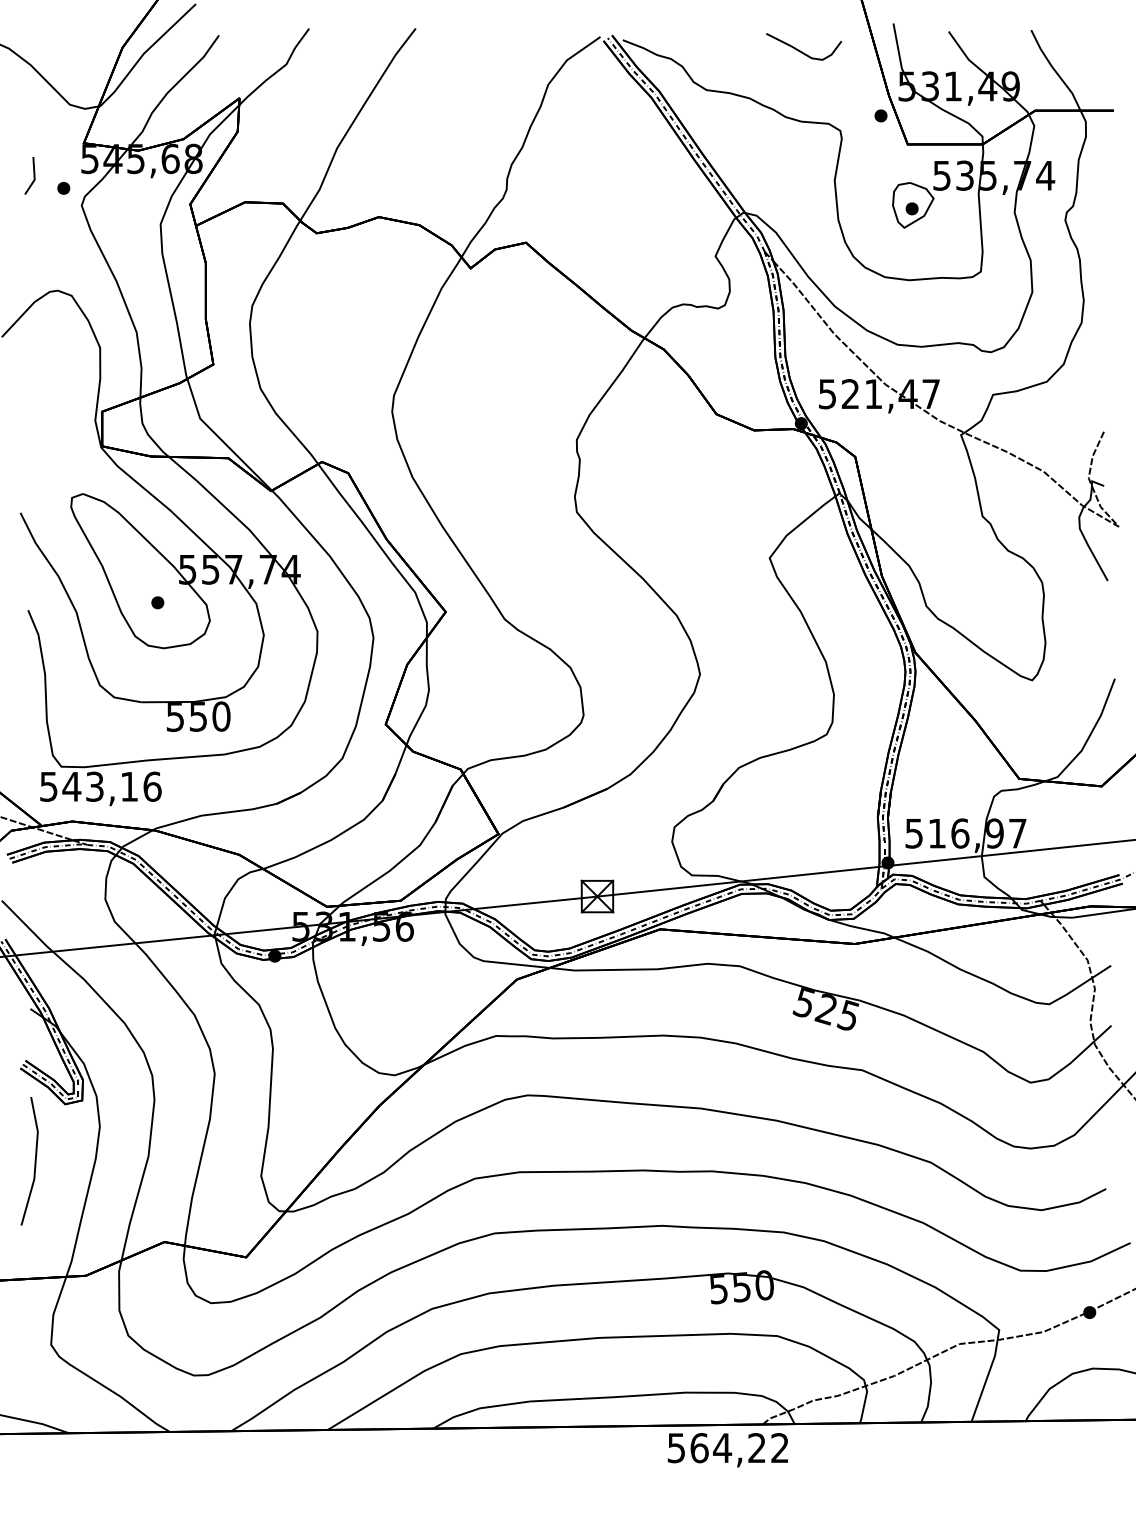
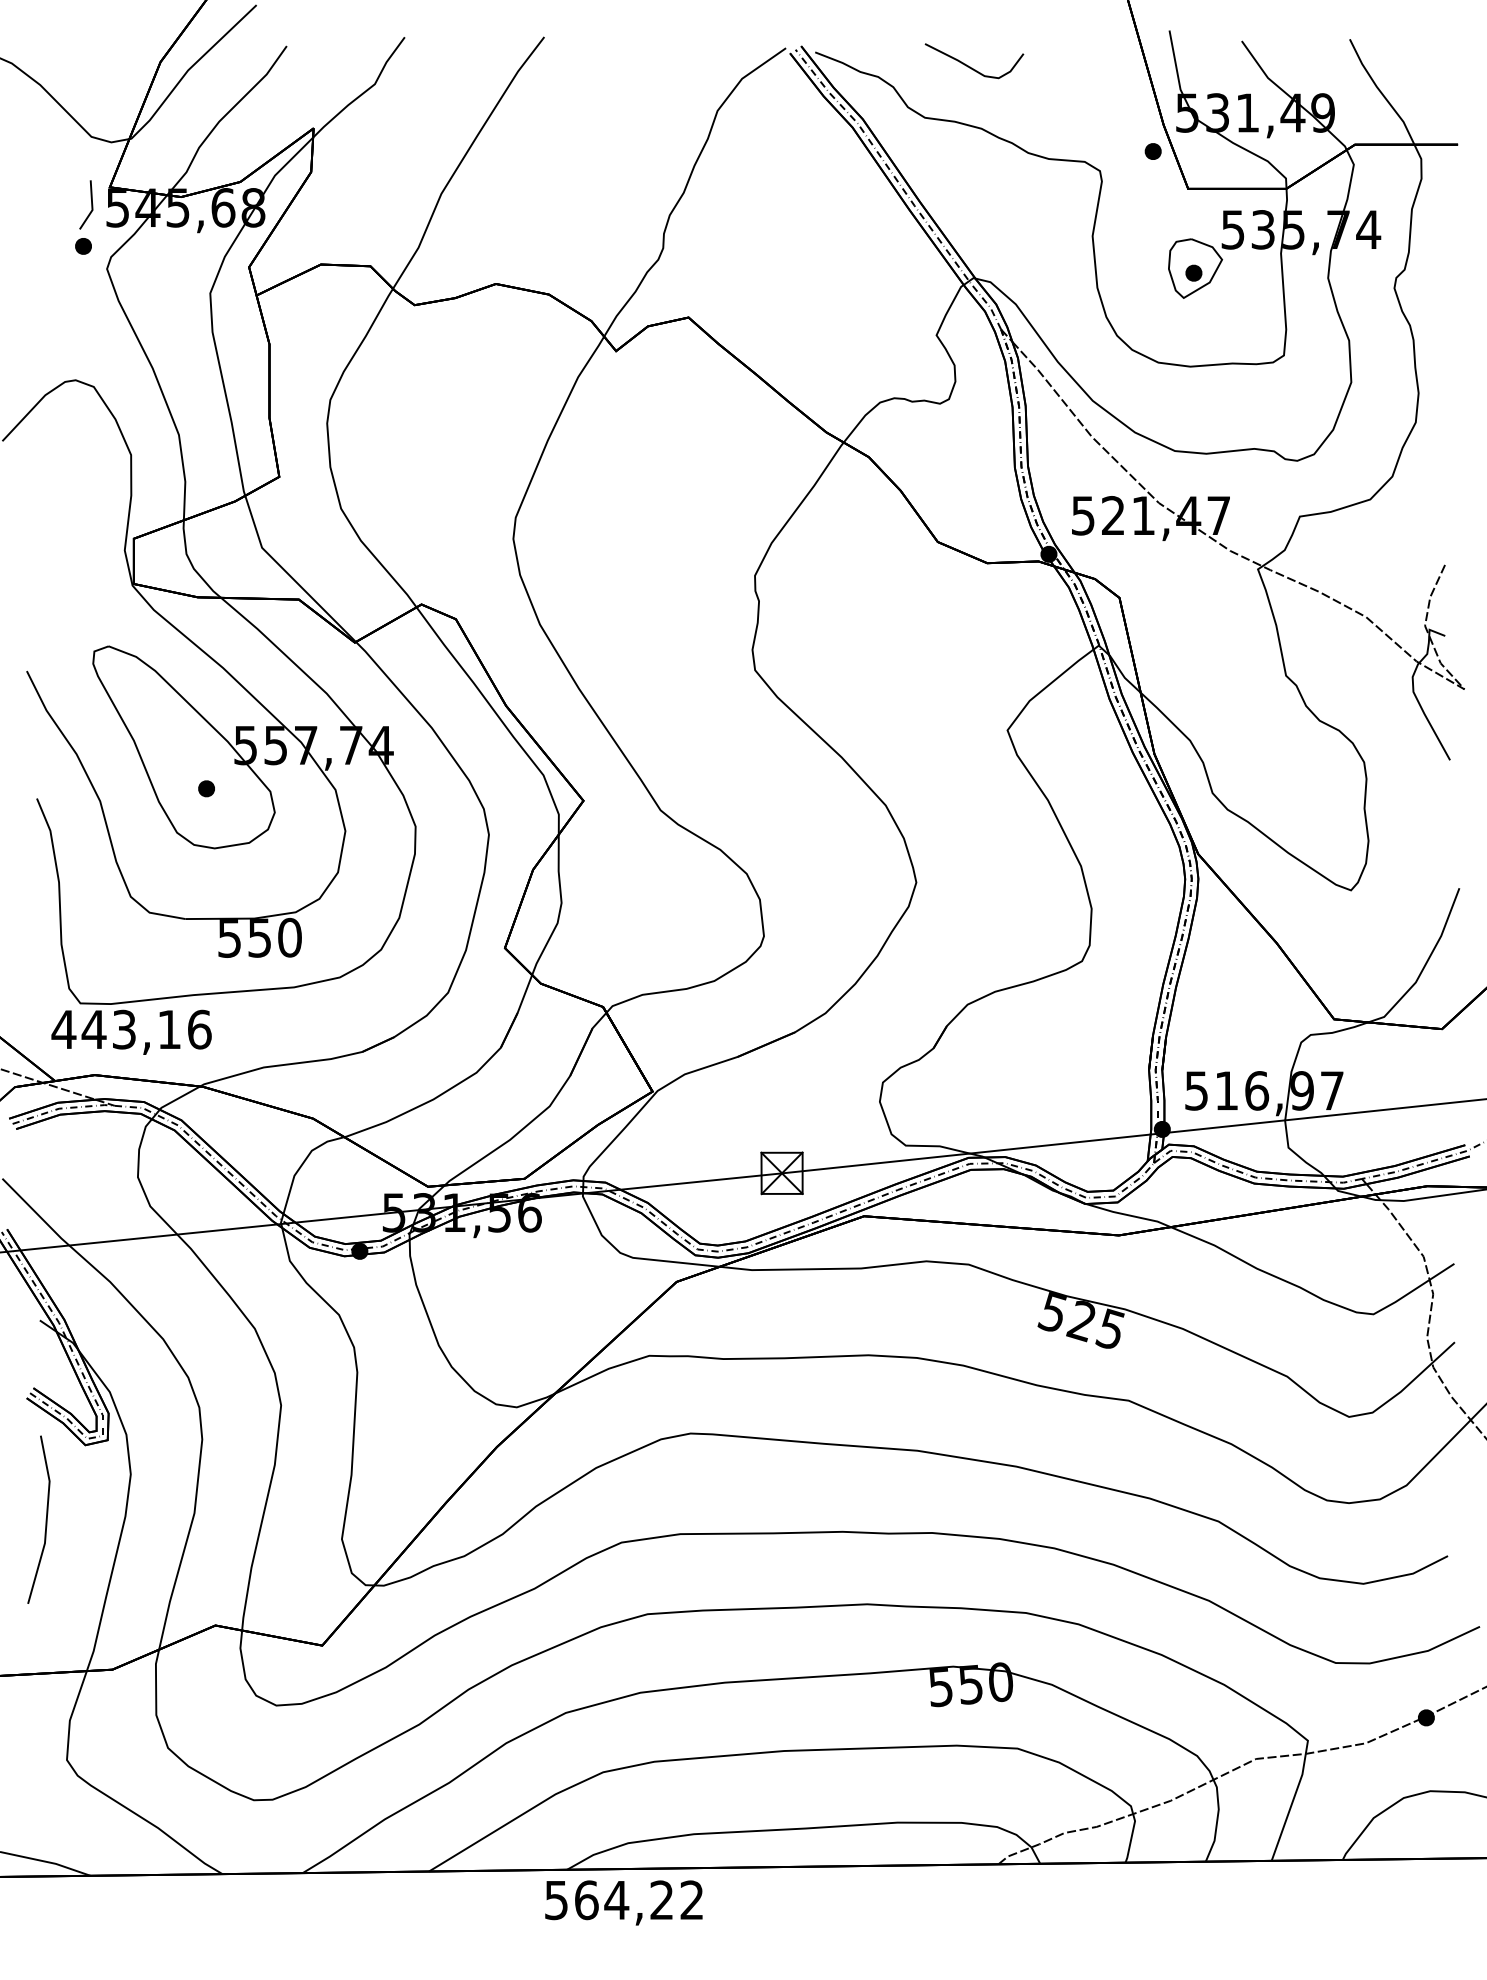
curve: (802, 51) -> (972, 67), moved
line: (33, 175) -> (91, 204), moved
text: (48, 786) -> (63, 1029), 543,16 -> 443,16
text: (727, 1449) -> (623, 1902), moved

